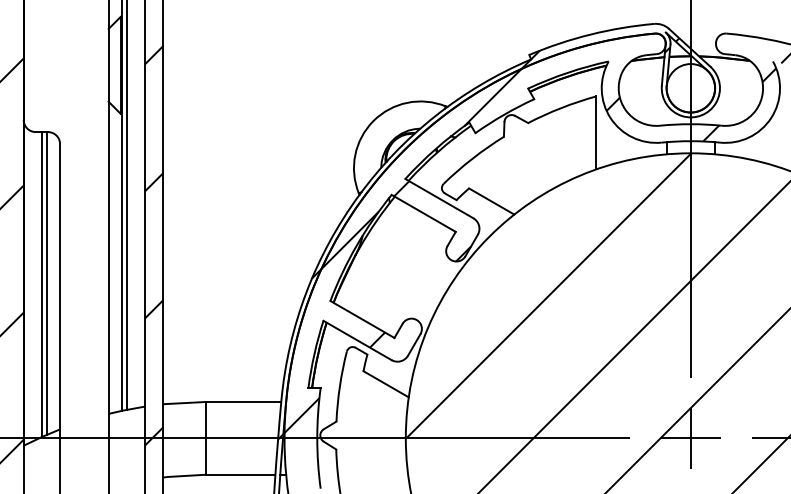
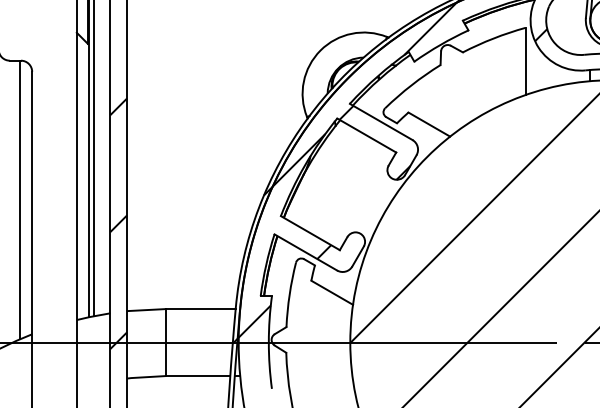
line: (41, 284) -> (15, 200), removed

